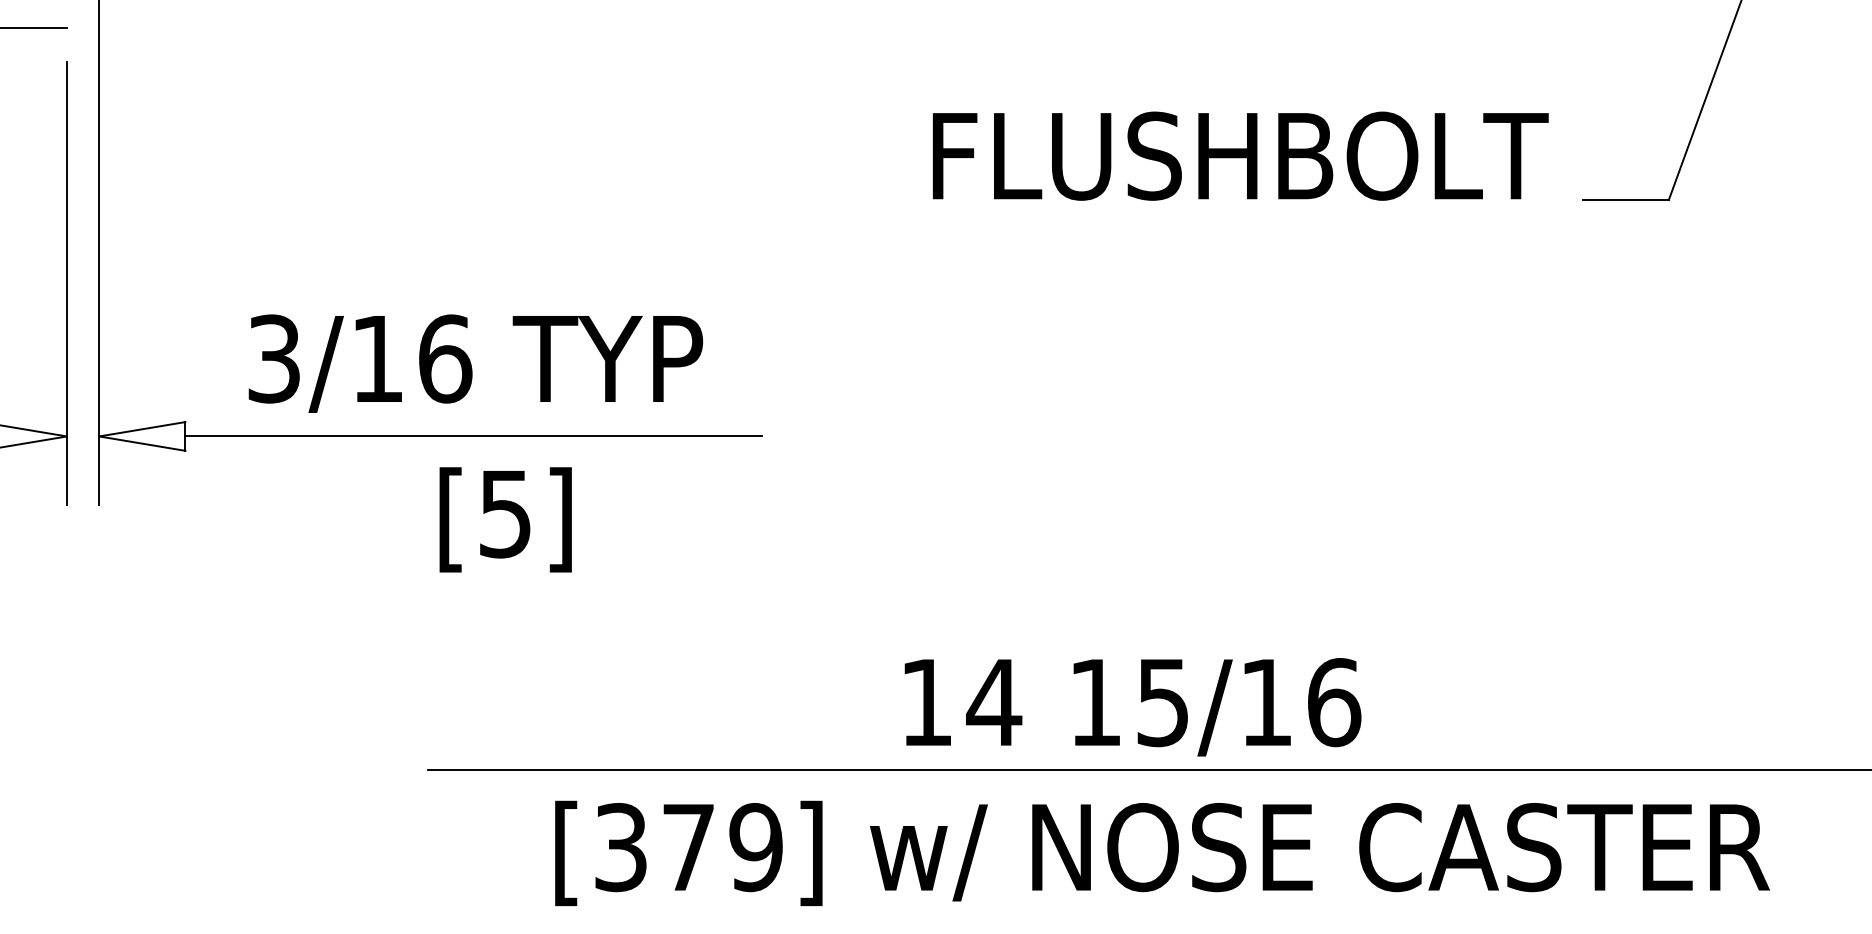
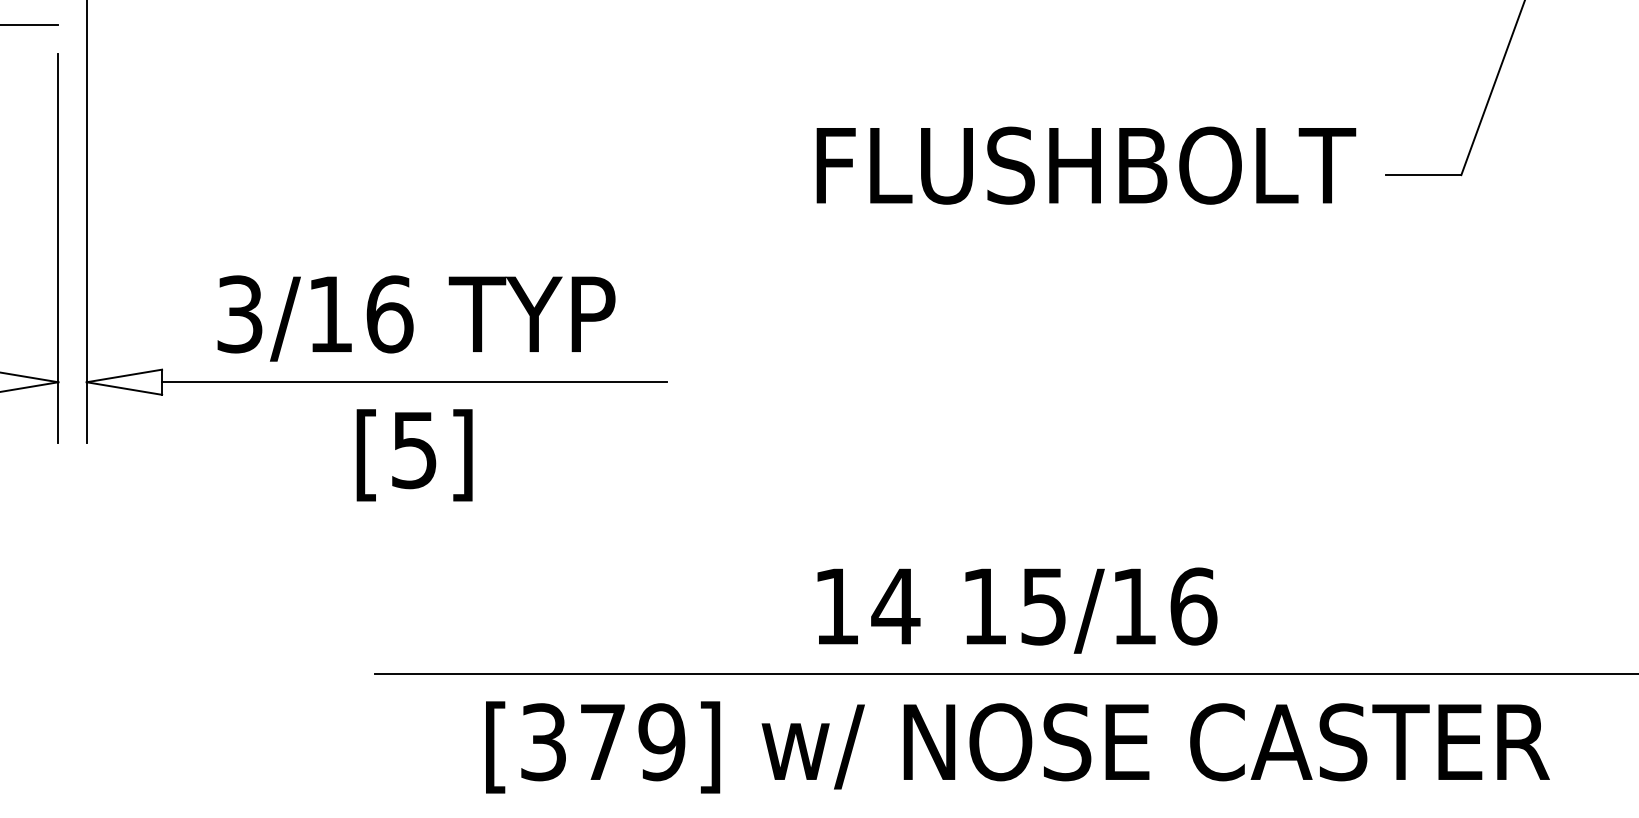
text: (1240, 155) -> (1086, 165), moved
text: (505, 519) -> (414, 454), moved
text: (1132, 707) -> (1016, 610), moved

